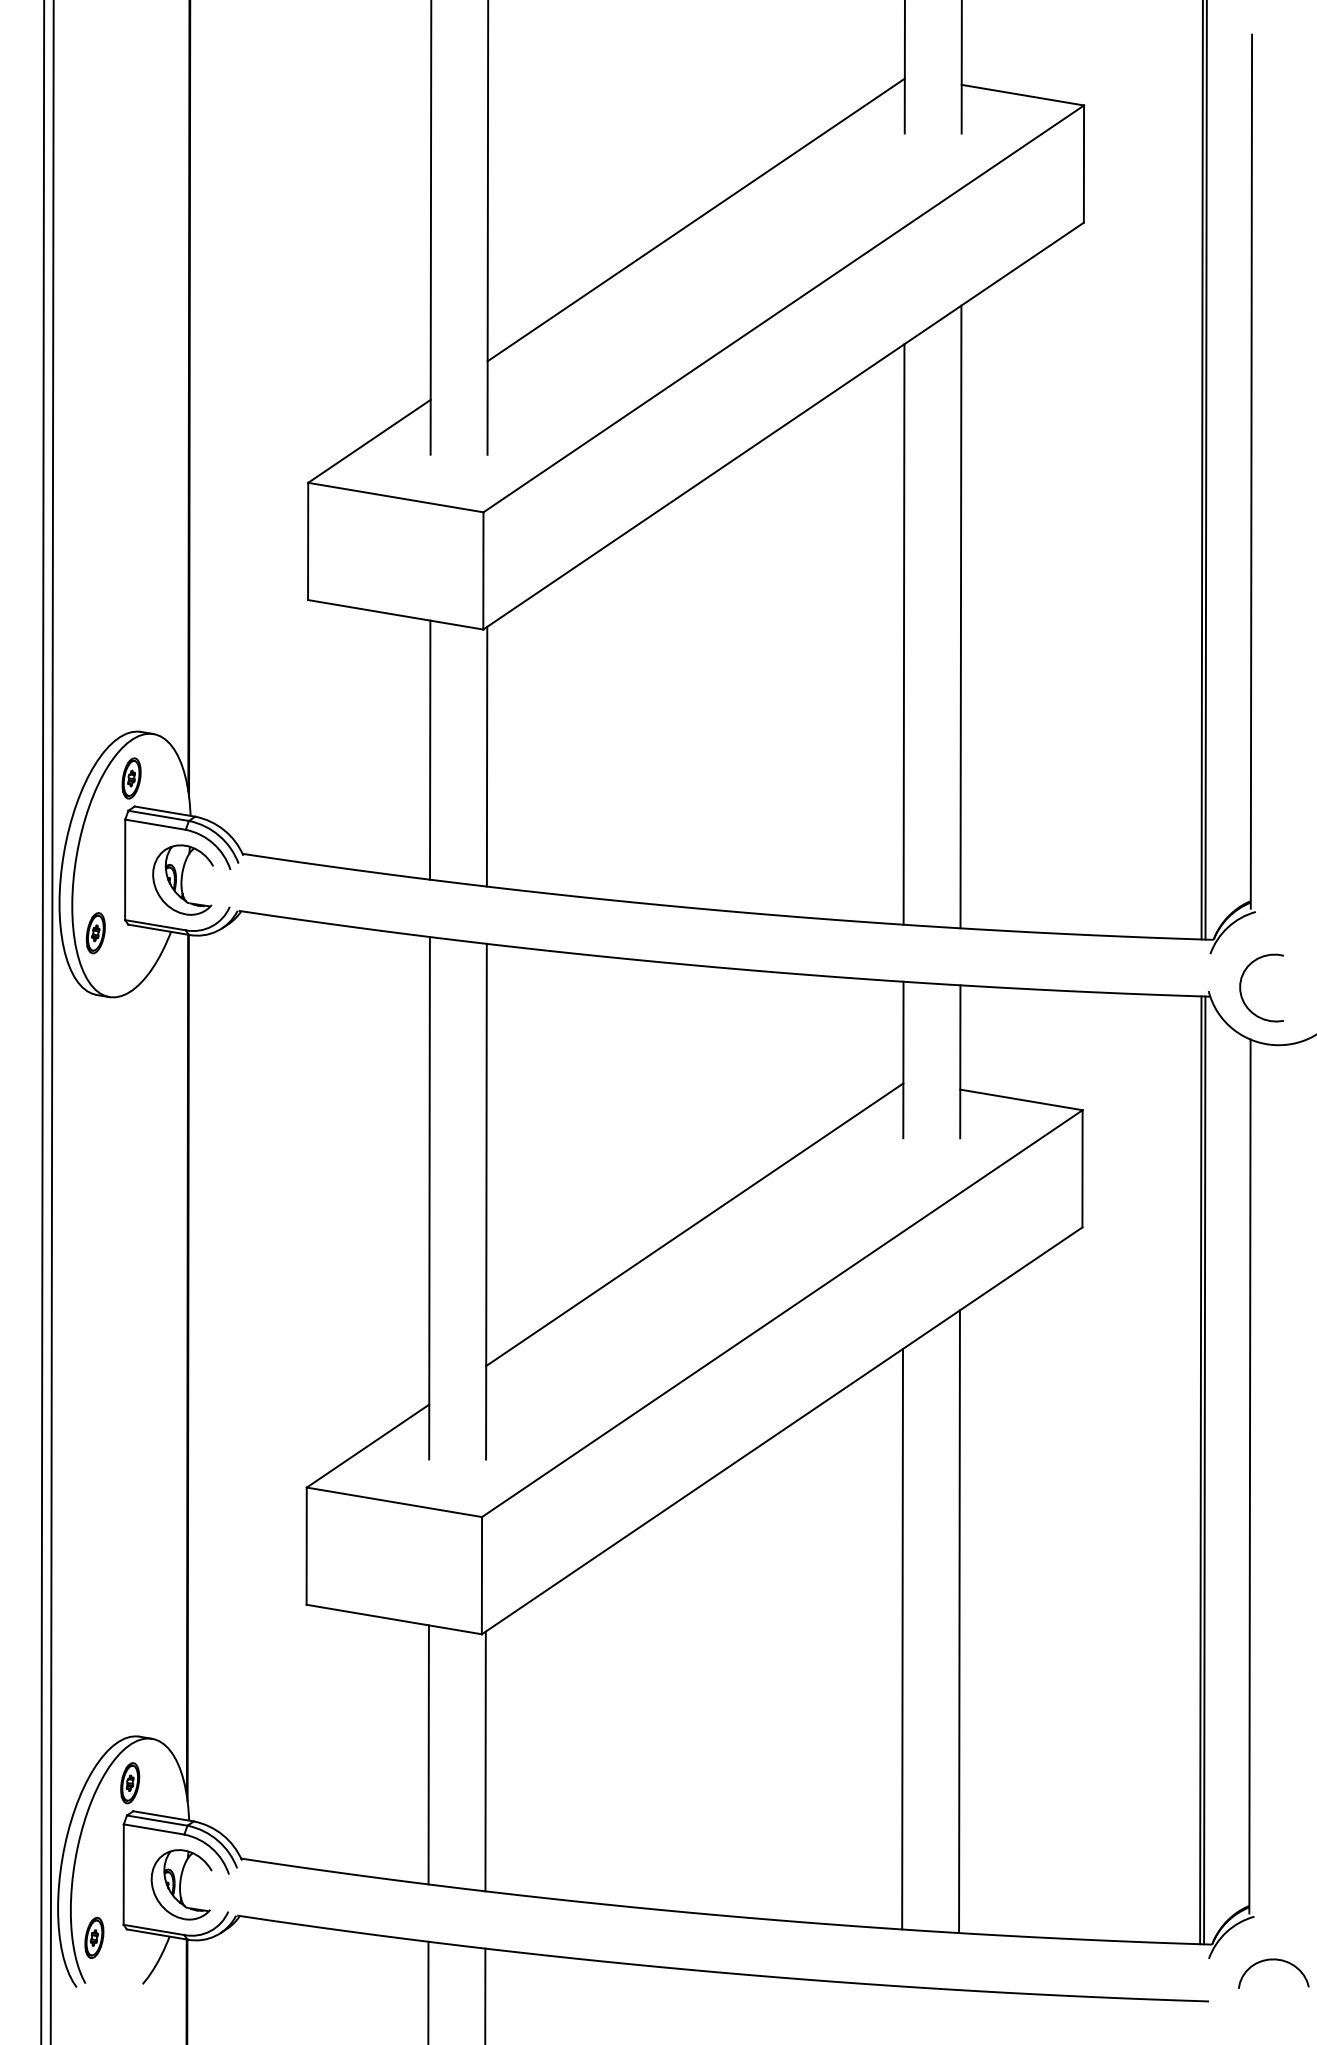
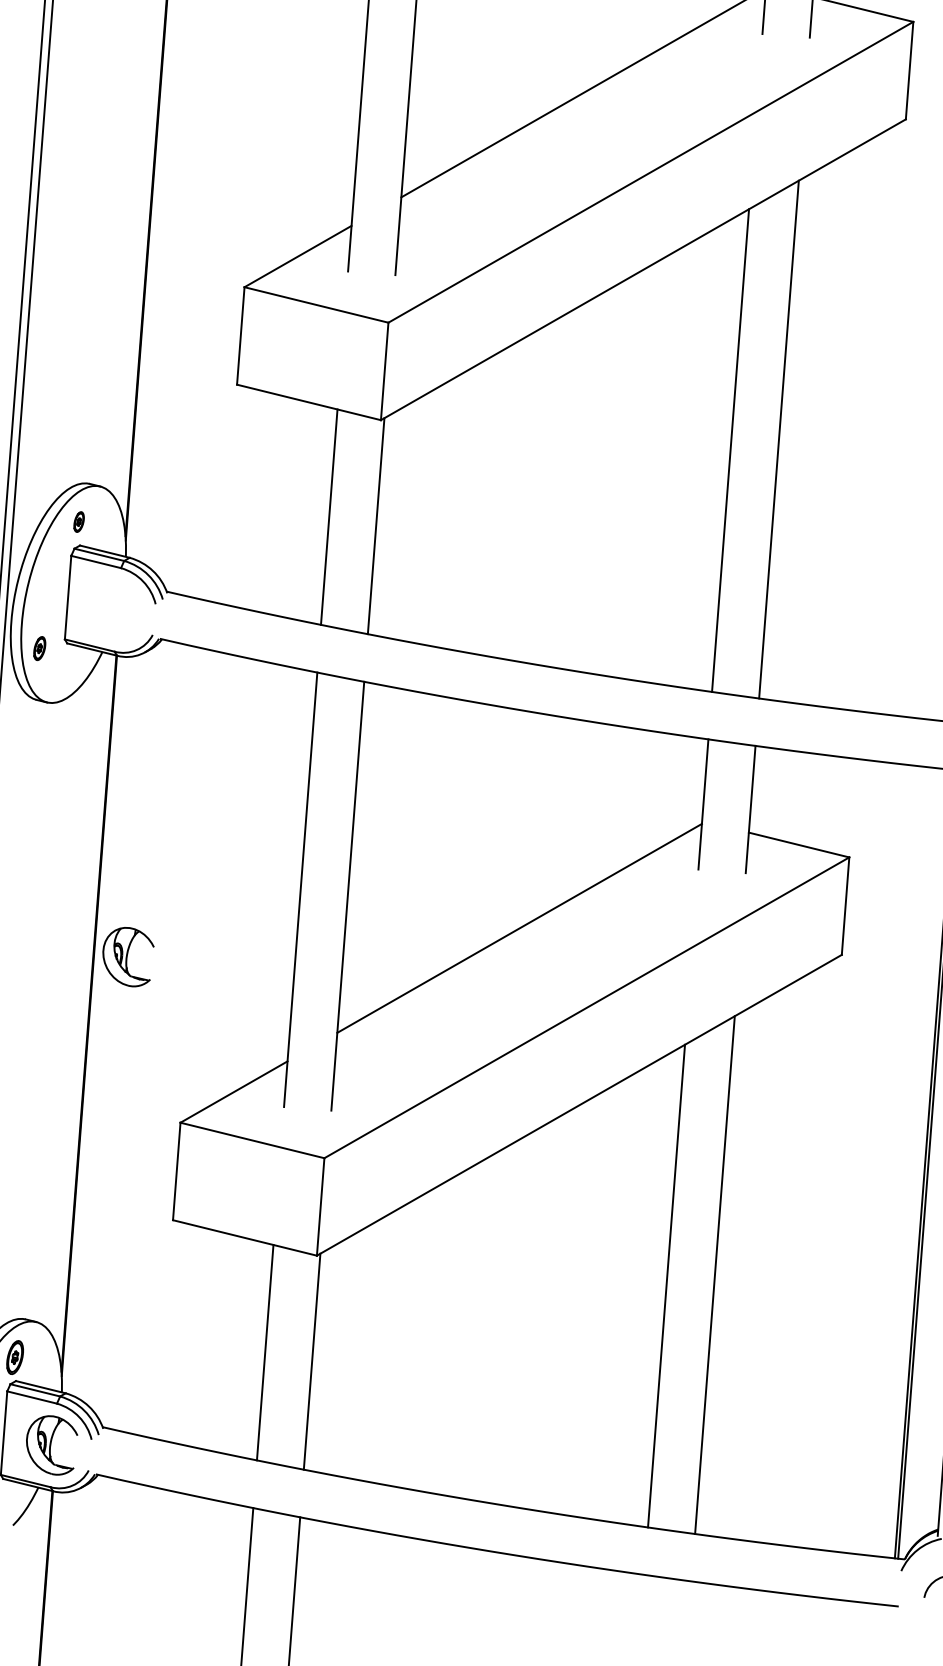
part: (131, 778) -> (79, 522), size x0.6
part: (182, 879) -> (127, 956), moved
part: (95, 933) -> (39, 648), size x0.7

